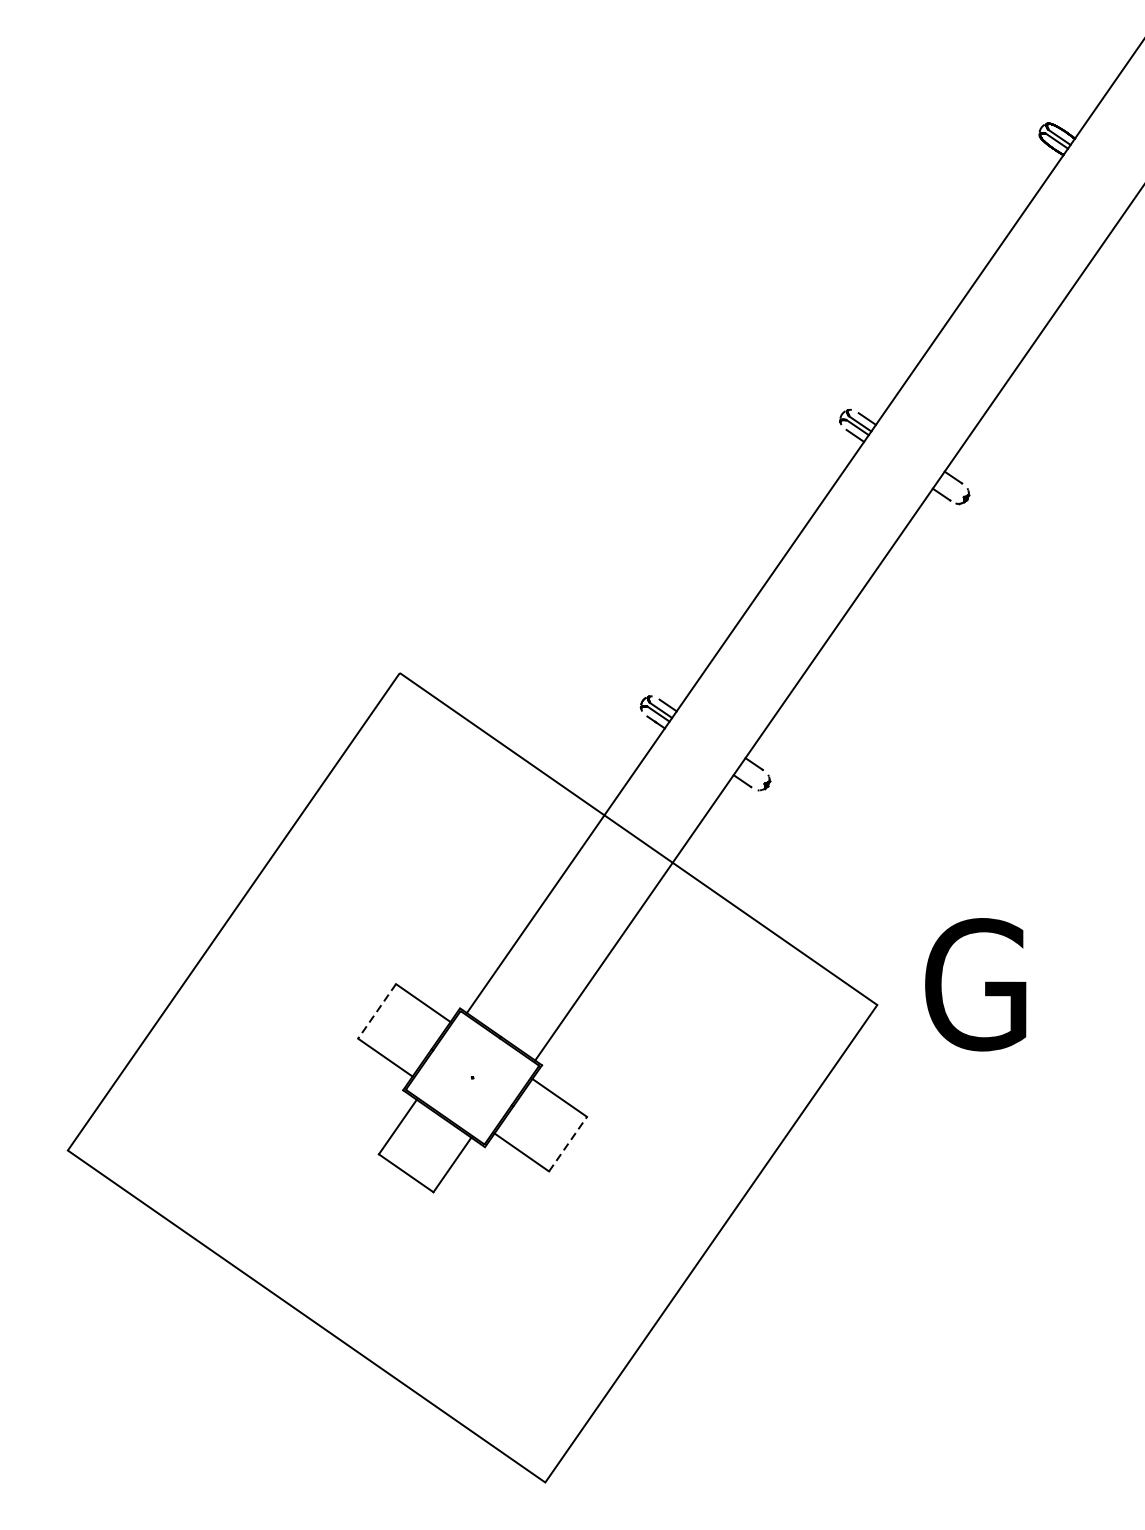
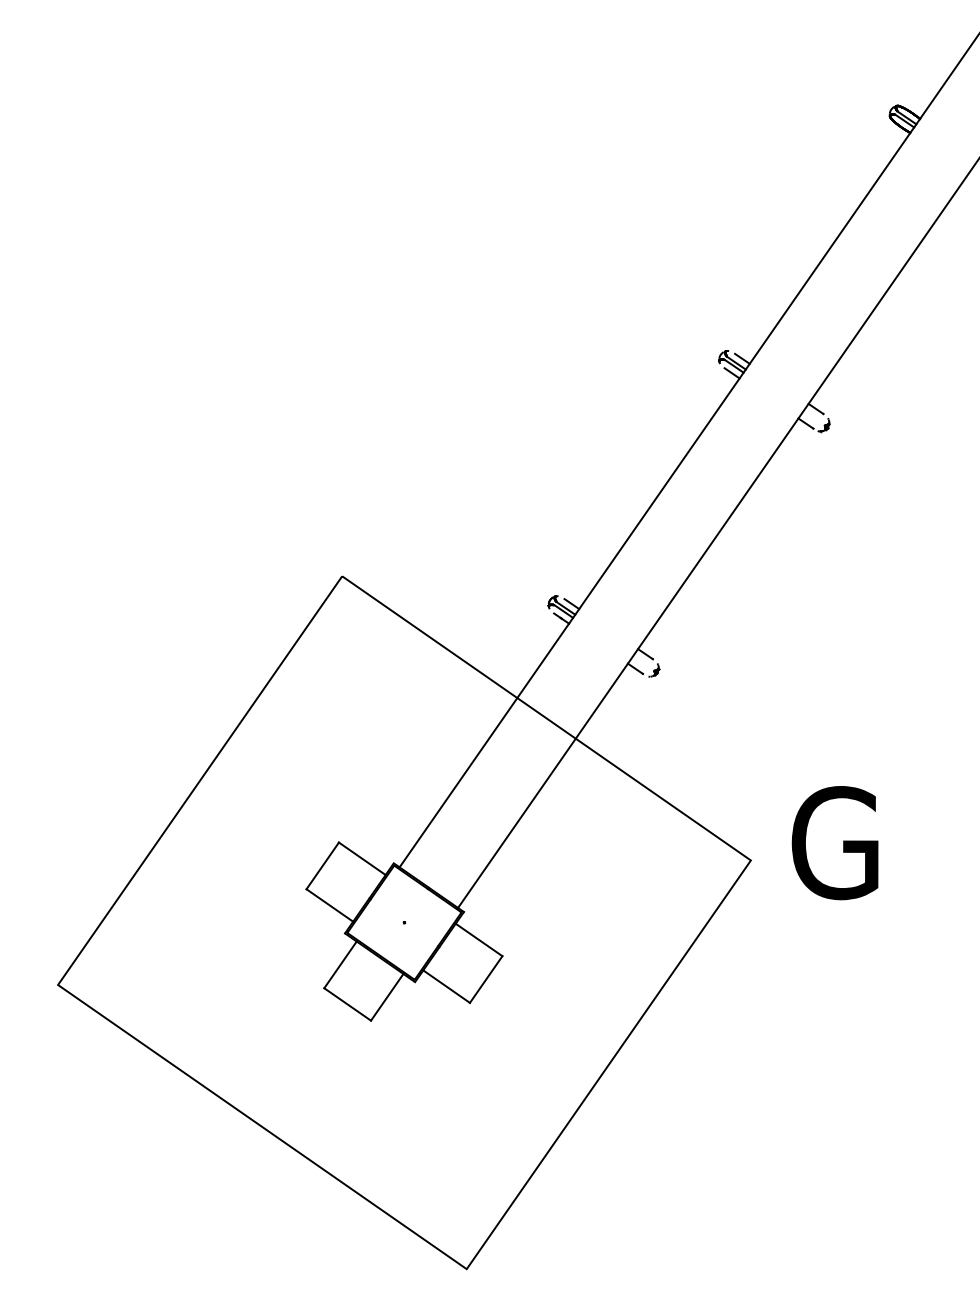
line: (376, 1012) -> (322, 866), dashed -> solid
line: (568, 1144) -> (486, 979), dashed -> solid

